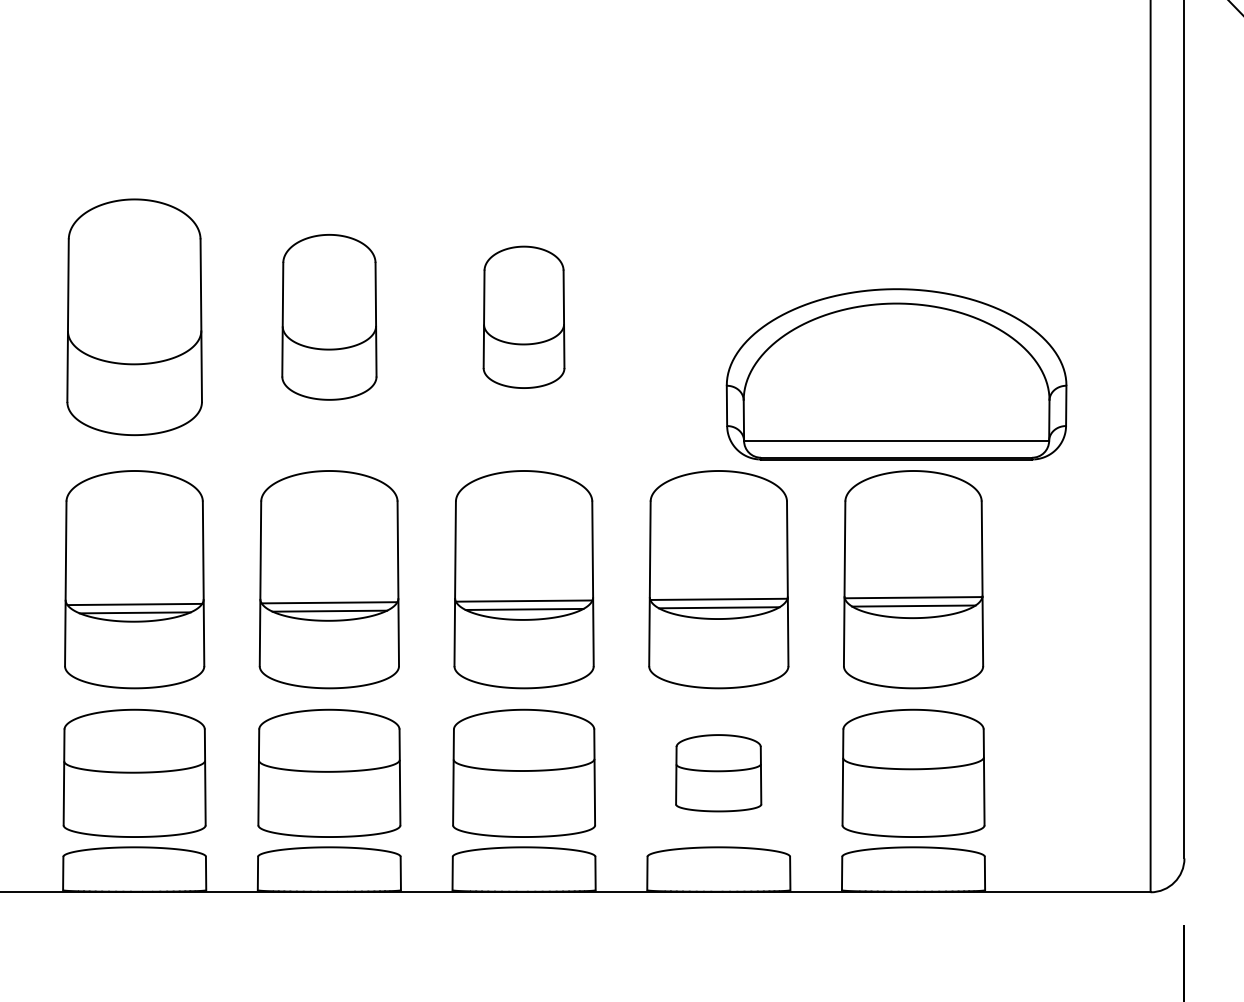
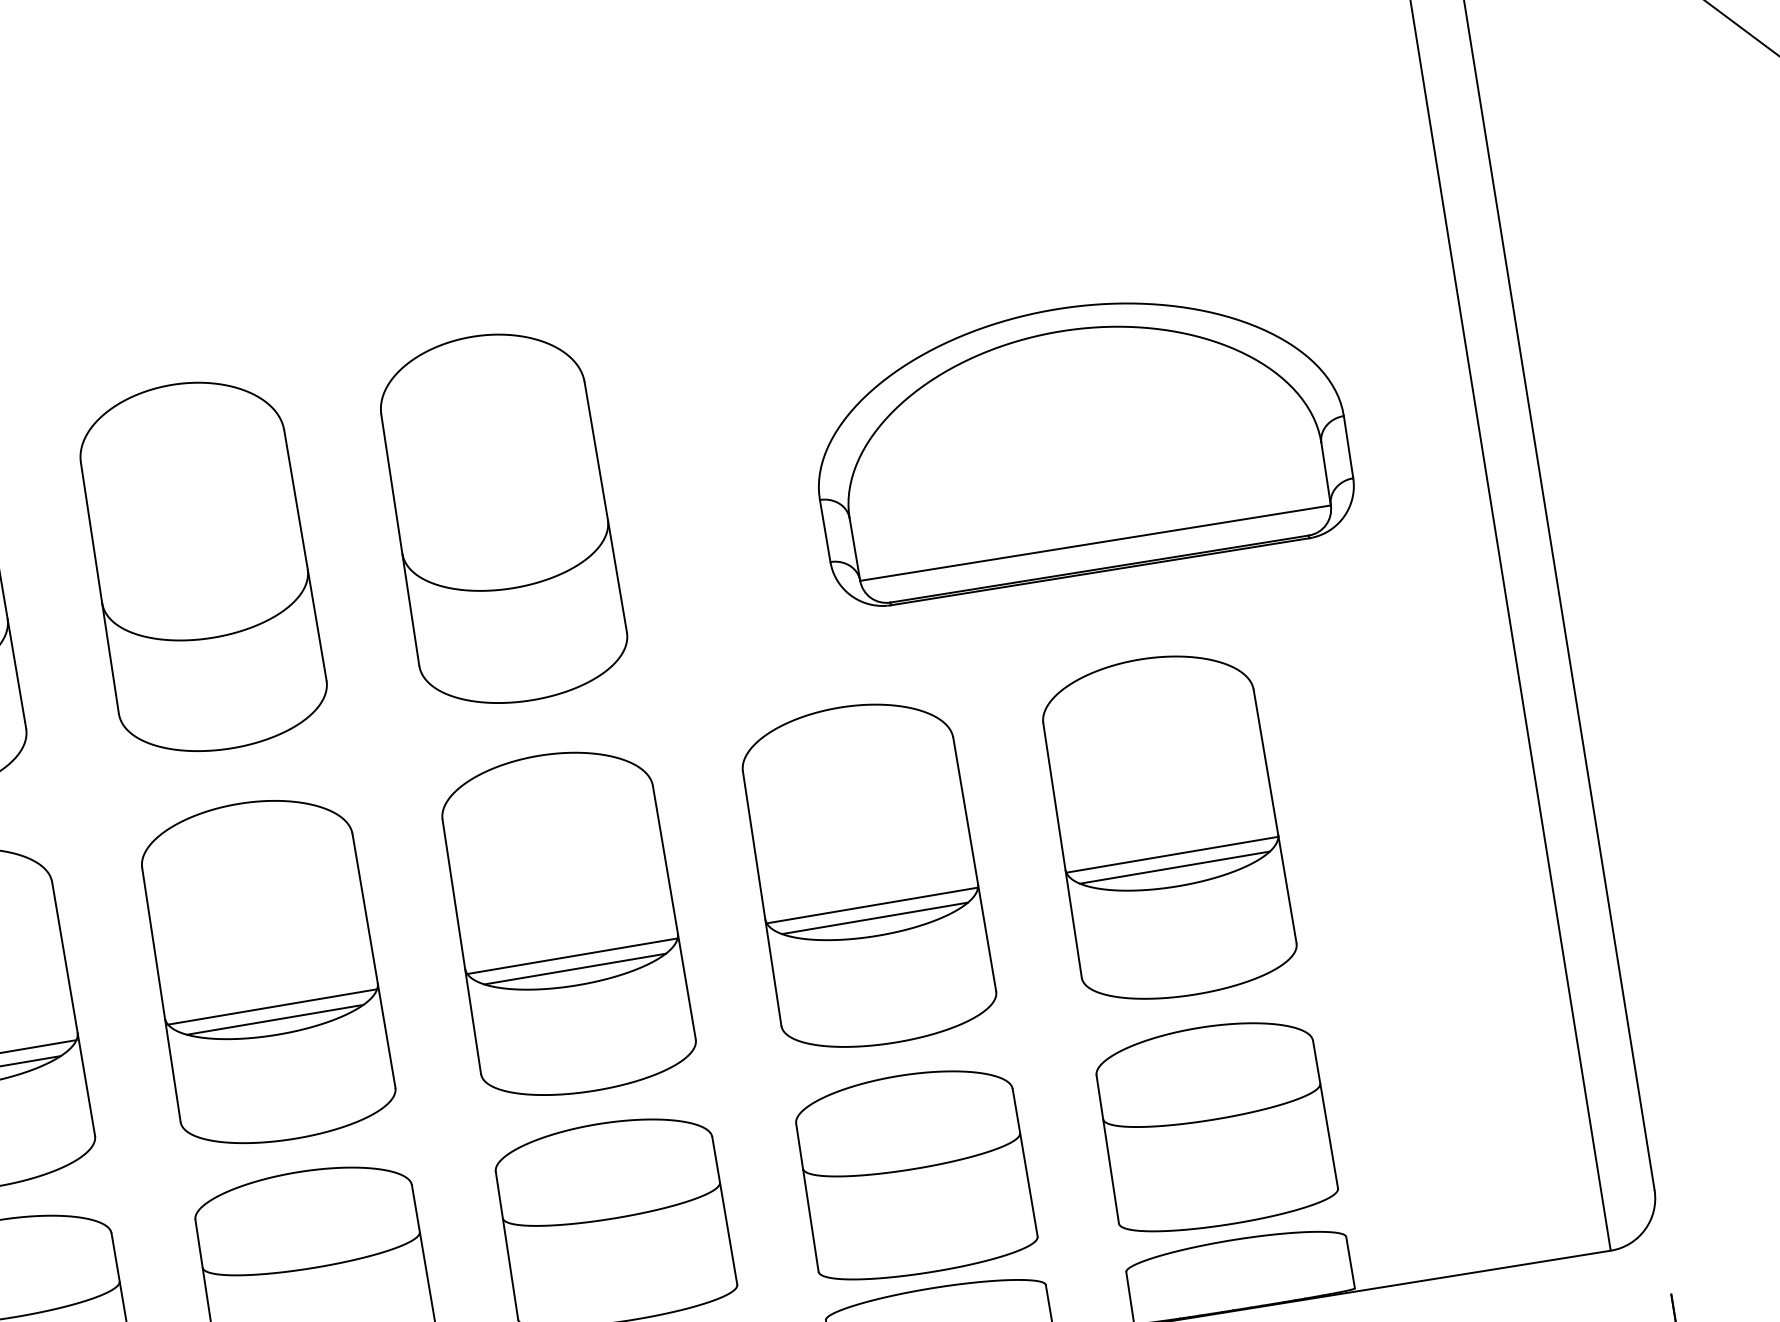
part: (329, 317) -> (202, 566), size x1.43
part: (523, 317) -> (501, 518), size x1.67
part: (896, 374) -> (1078, 440), moved
part: (718, 772) -> (914, 1172), size x1.67

